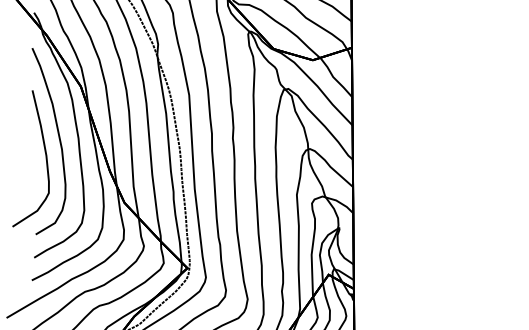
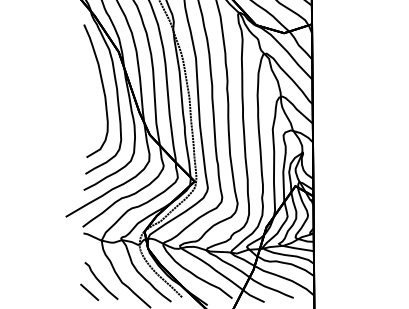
curve: (44, 153) -> (92, 99), removed

